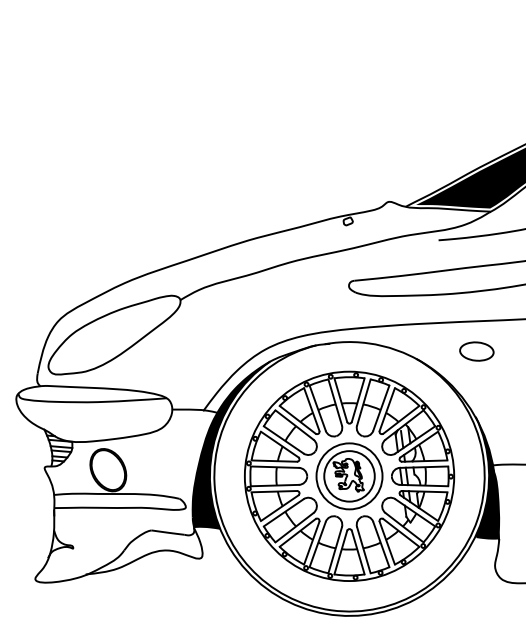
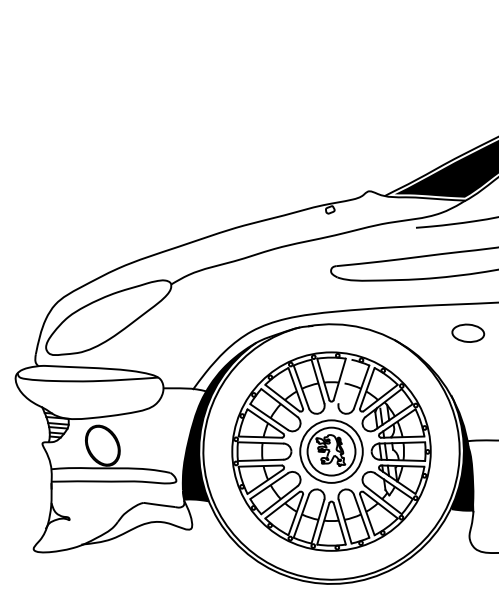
part: (477, 350) -> (468, 332), moved
line: (363, 402) -> (344, 381), removed

